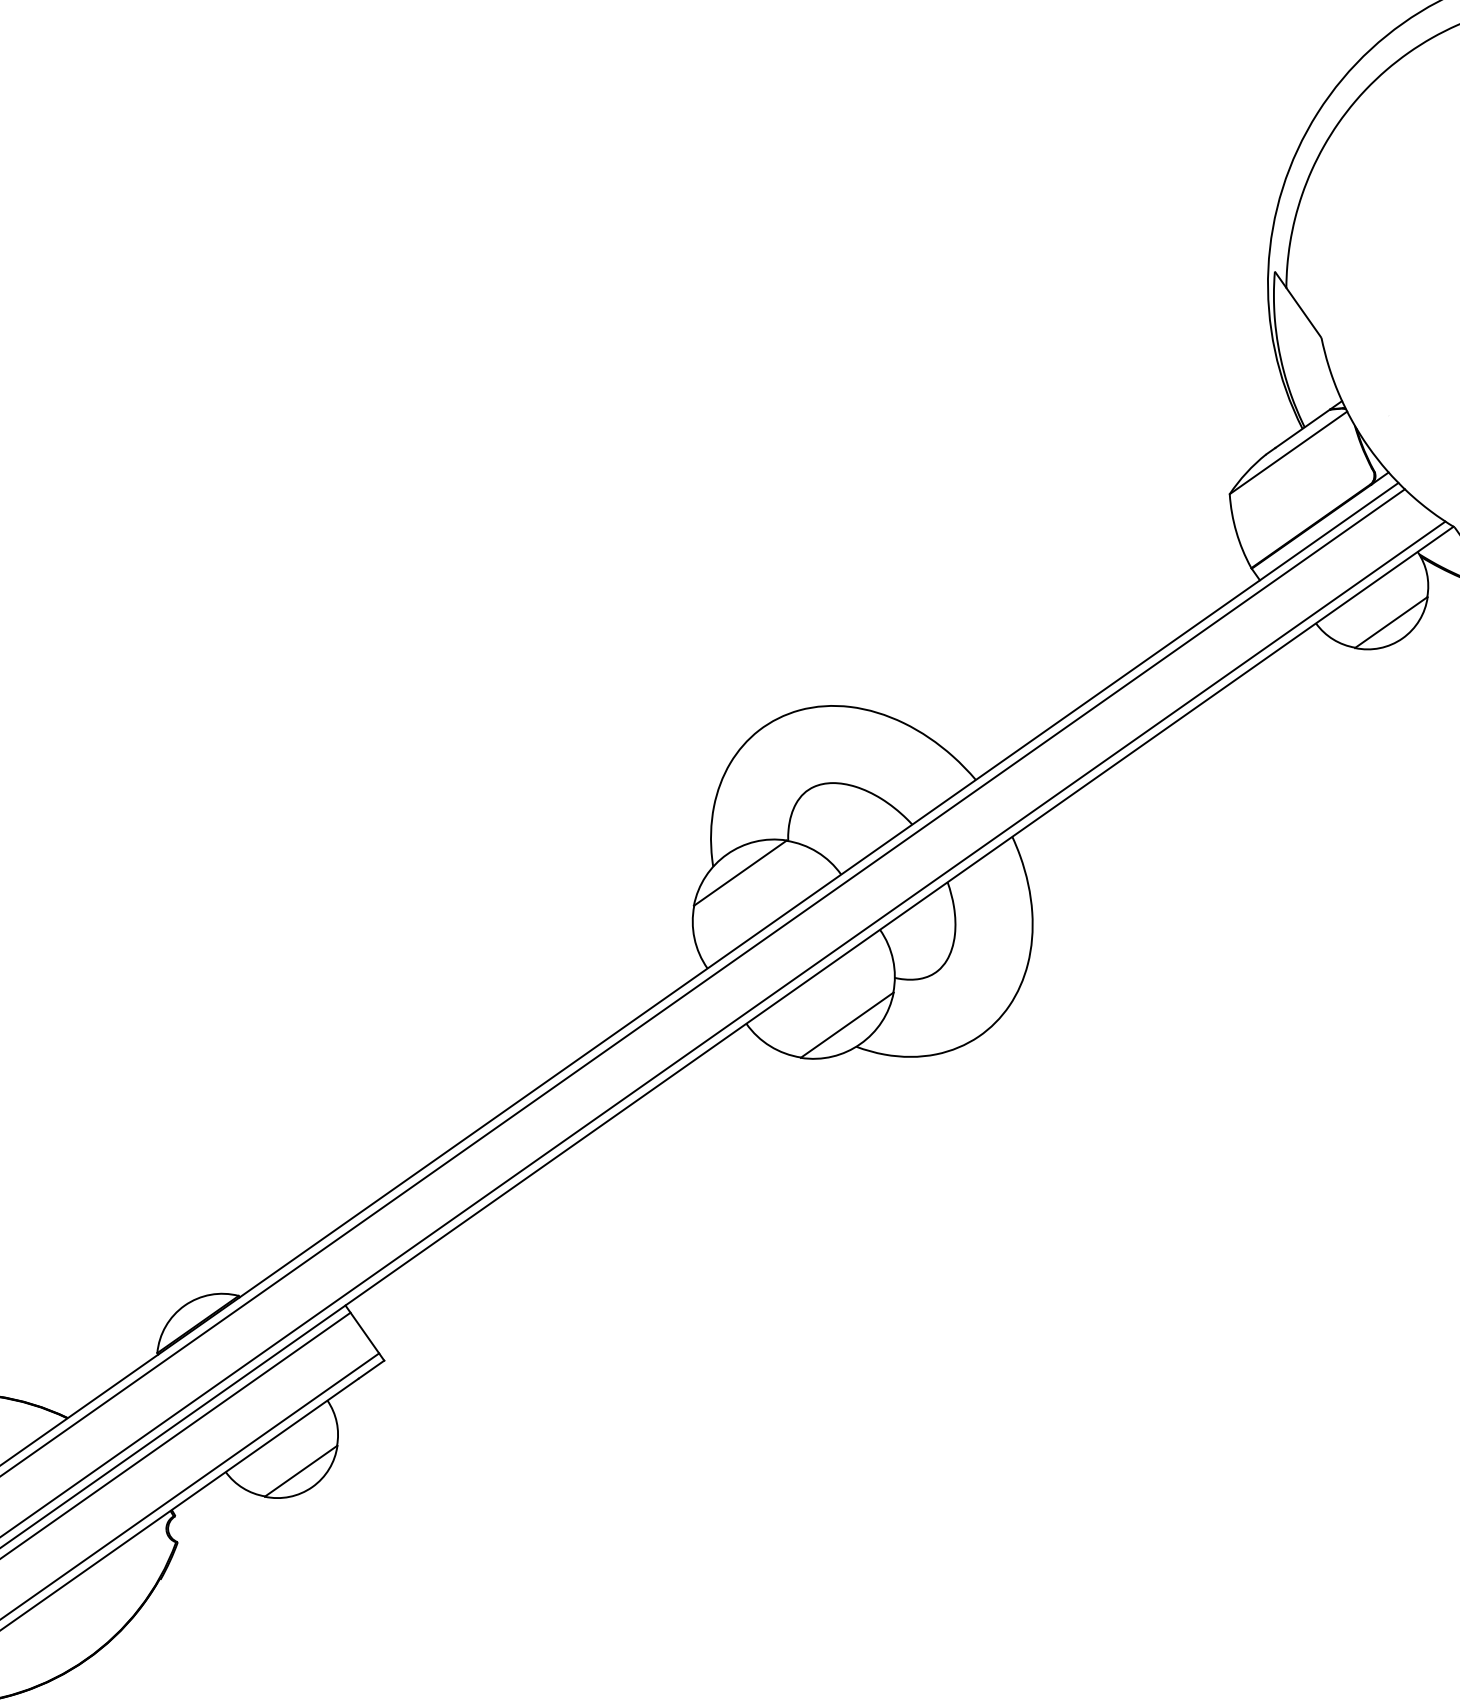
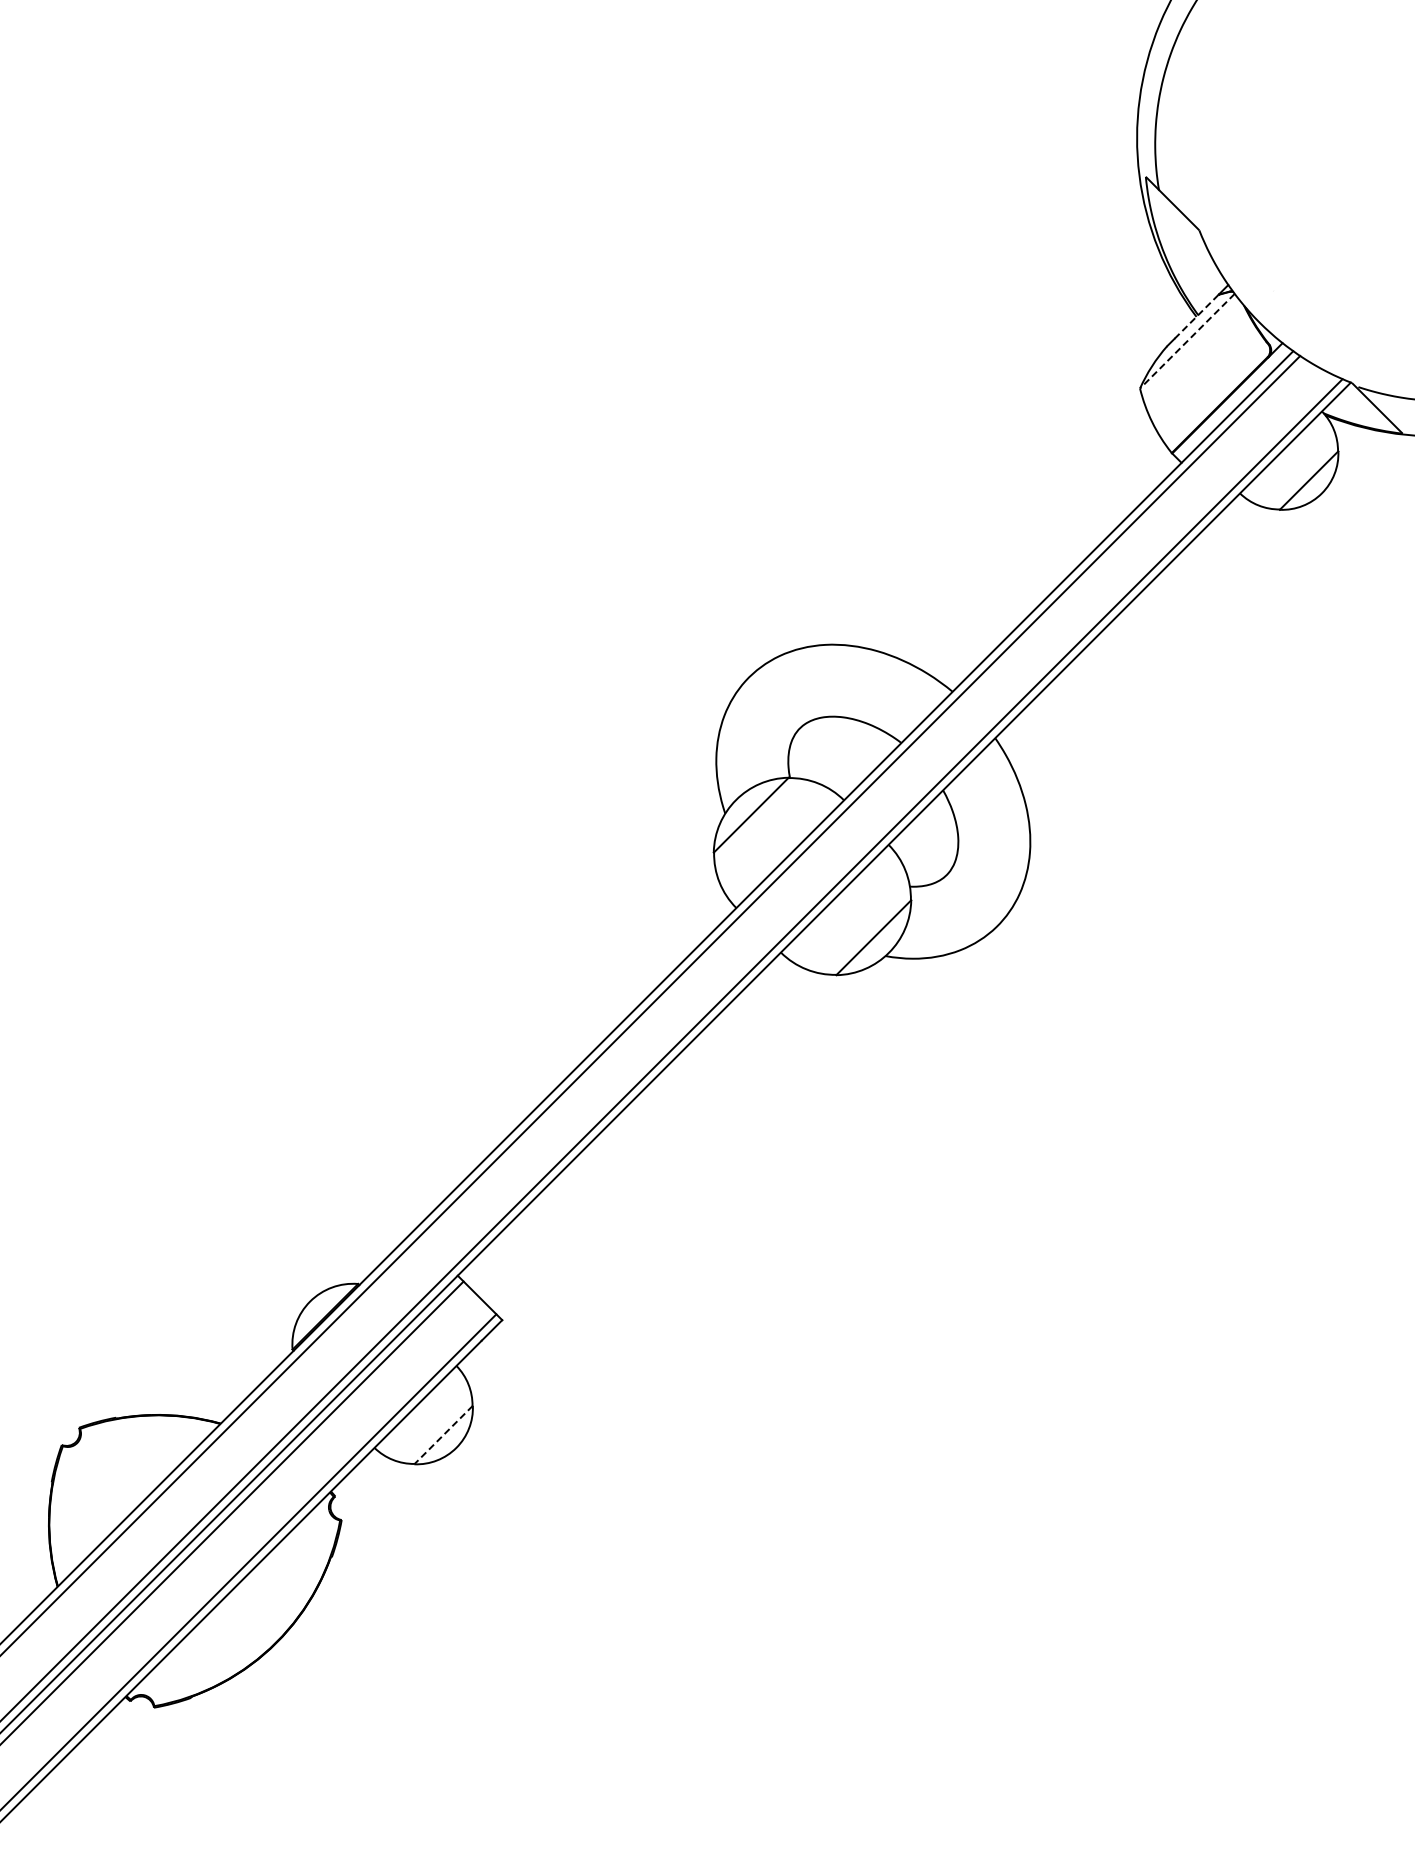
line: (1302, 428) -> (1196, 316), solid -> dashed
line: (1288, 453) -> (1187, 341), solid -> dashed
line: (300, 1471) -> (443, 1435), solid -> dashed

